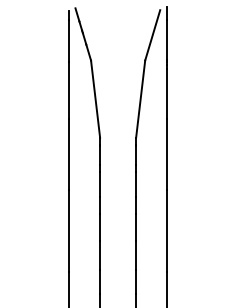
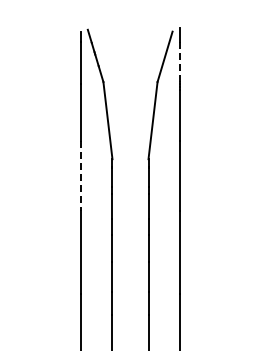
line: (167, 40) -> (179, 61), solid -> dashed
line: (69, 155) -> (81, 176), solid -> dashed

